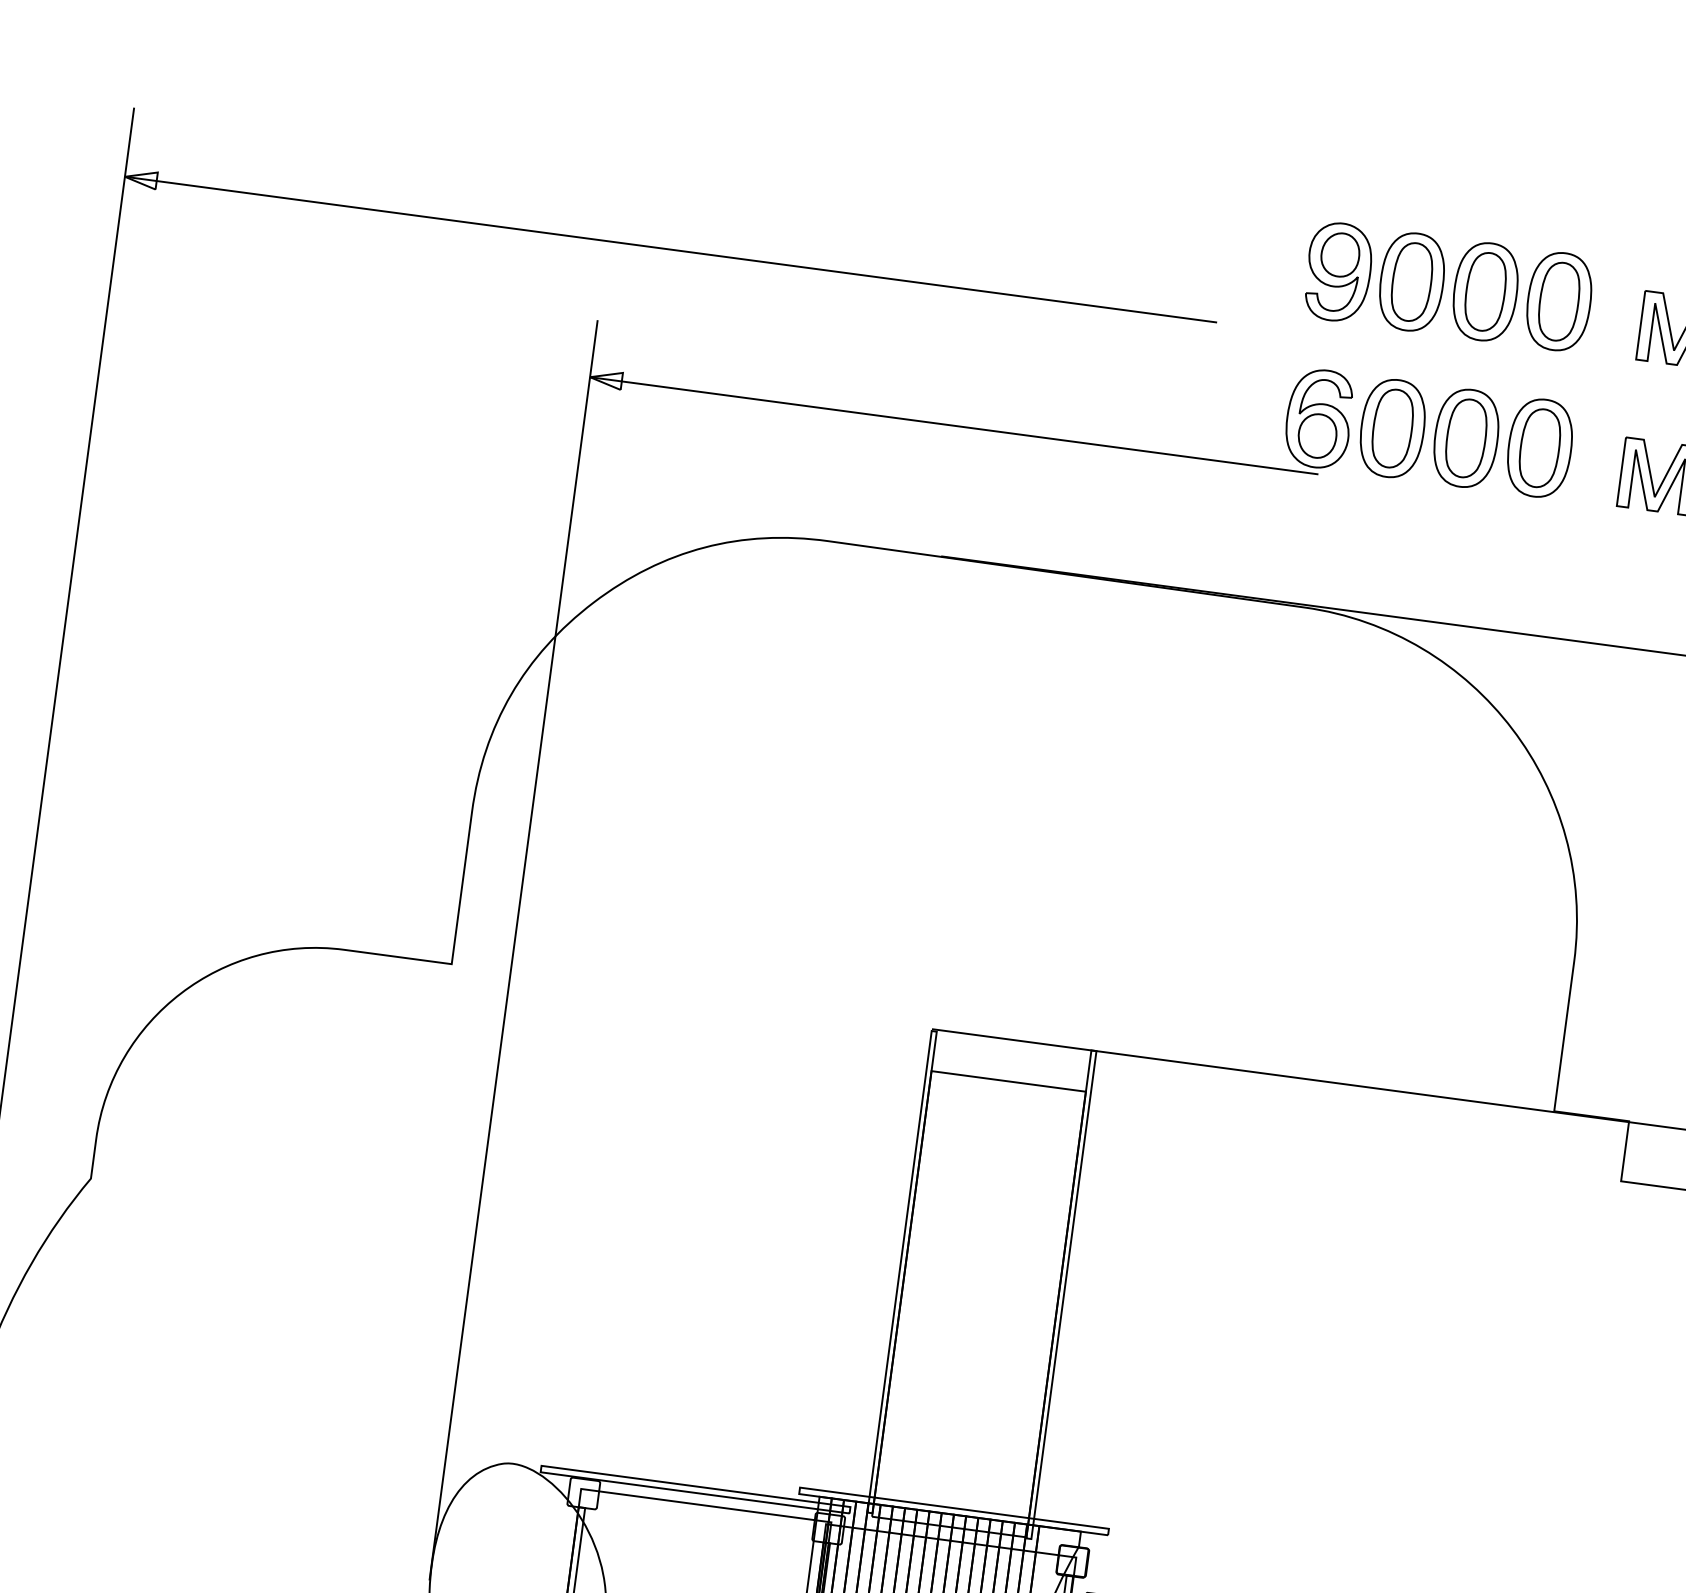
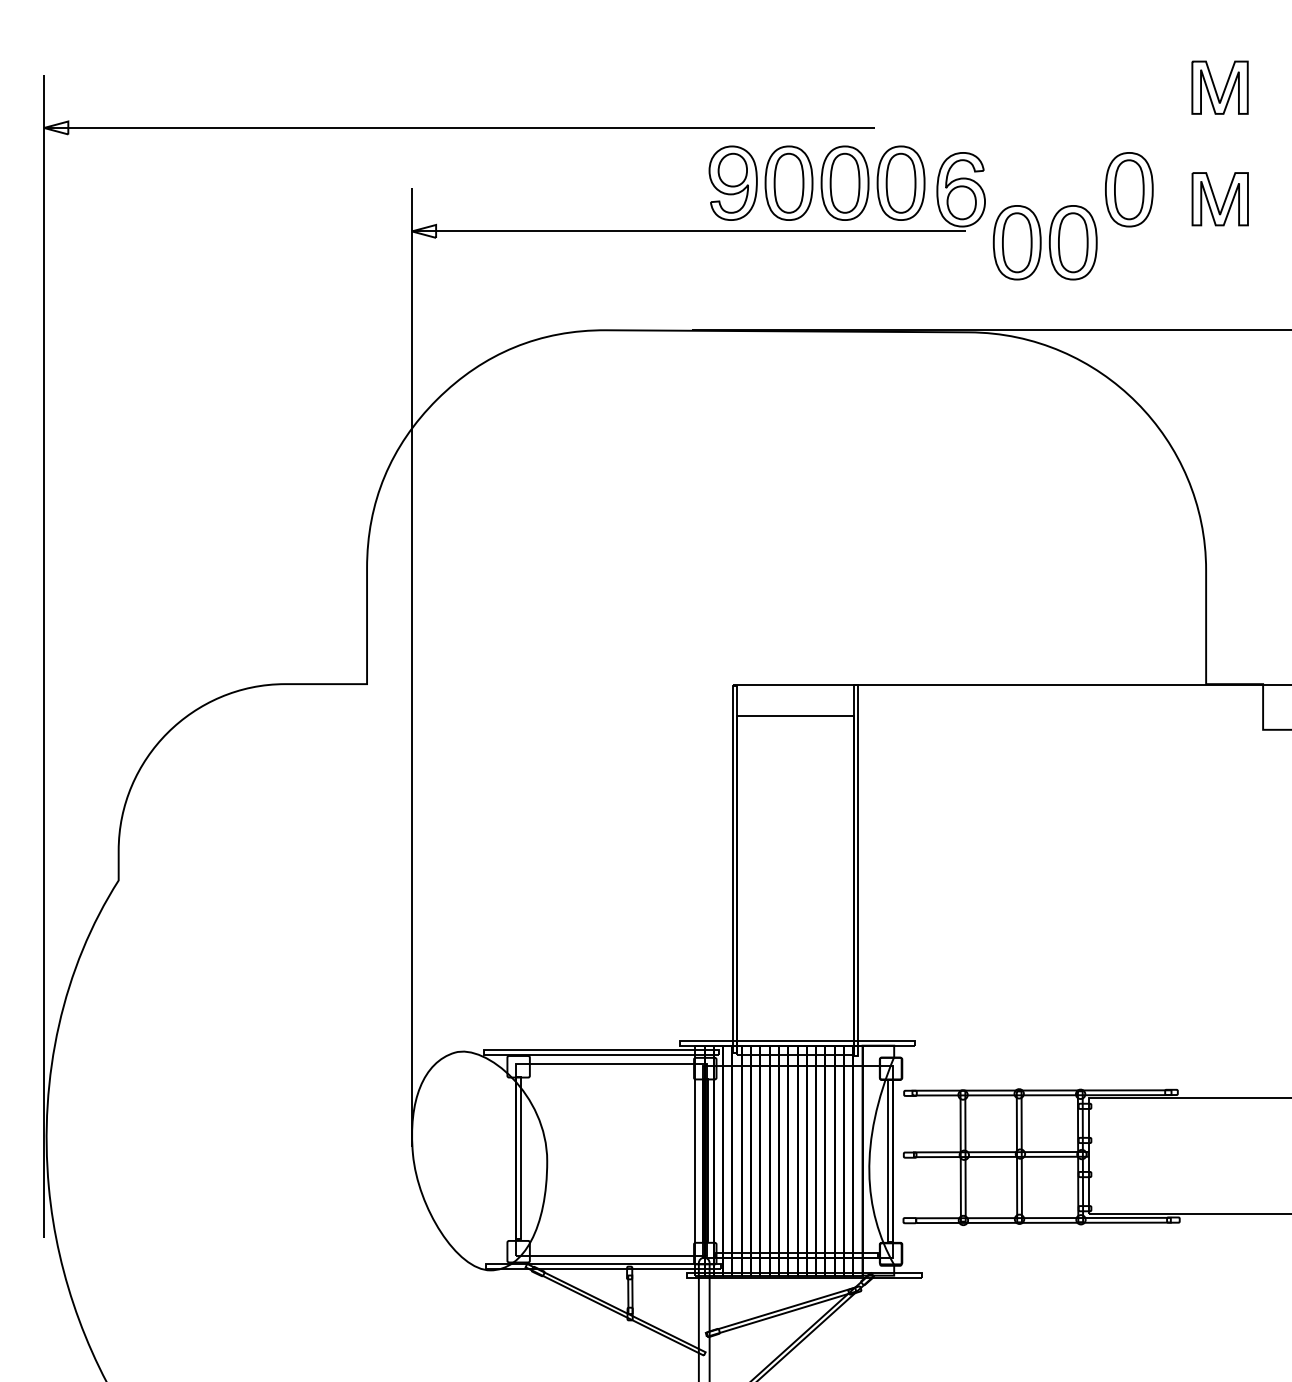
part: (1448, 285) -> (816, 182), moved
part: (1428, 433) -> (1044, 242), moved

